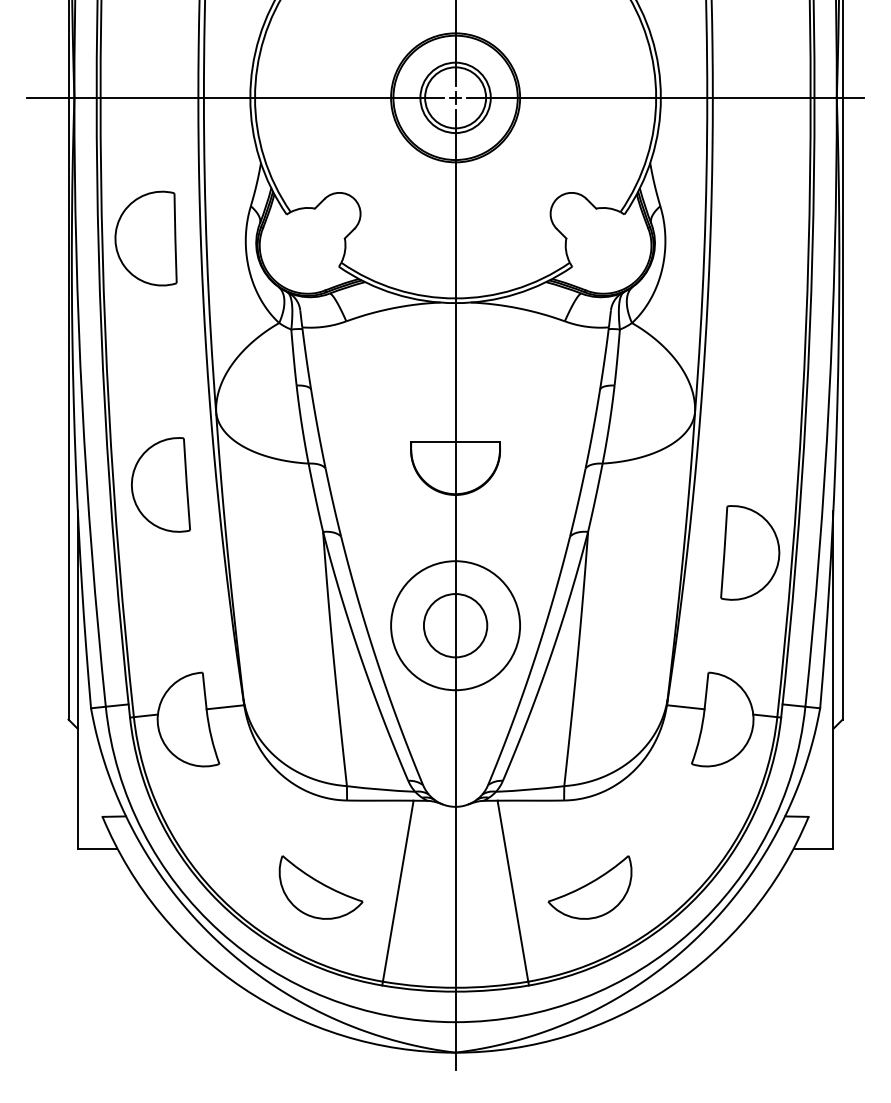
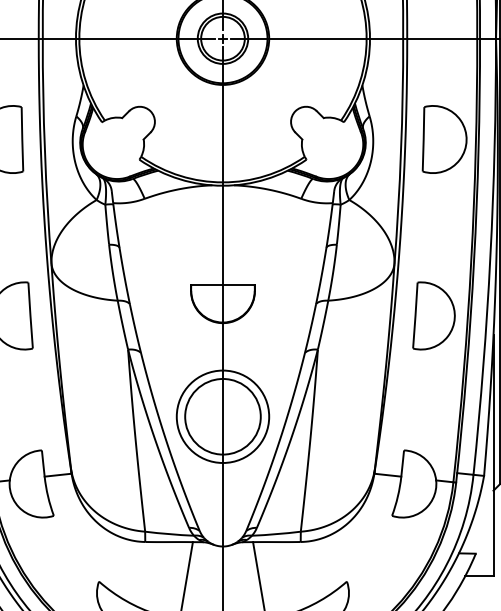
part: (764, 238) -> (444, 139), added
part: (750, 552) -> (434, 315), moved
circle: (455, 625) -> (222, 416), size x1.67

